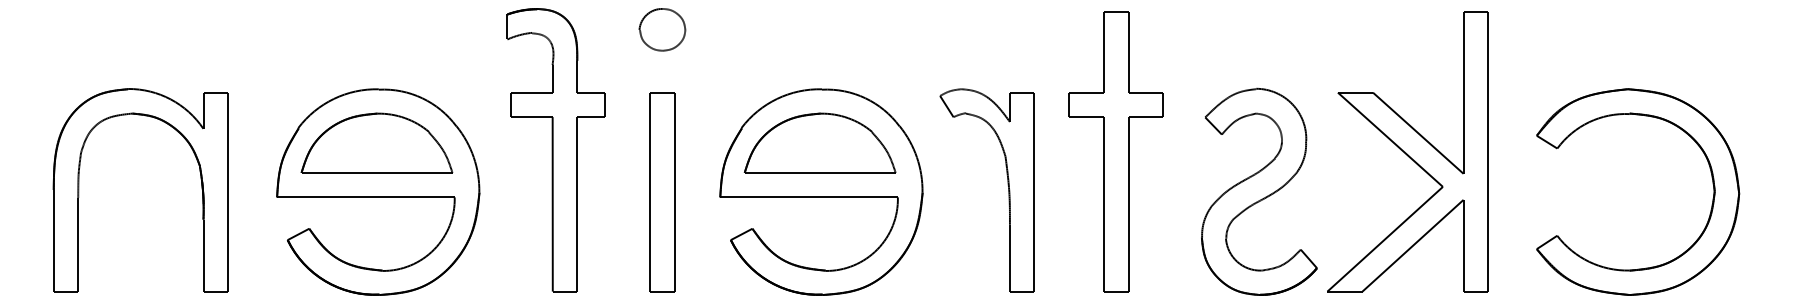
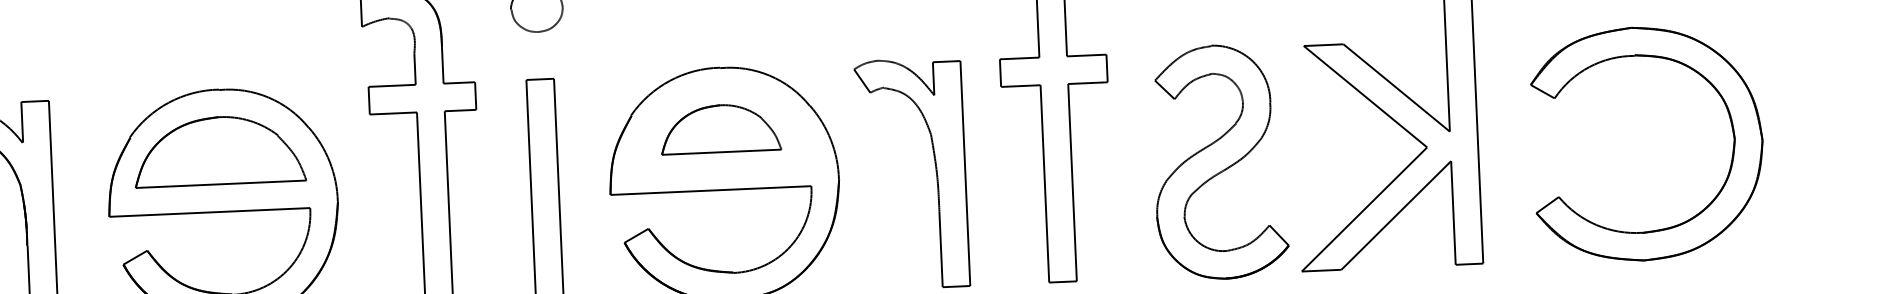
part: (819, 142) -> (720, 128), size x0.7

